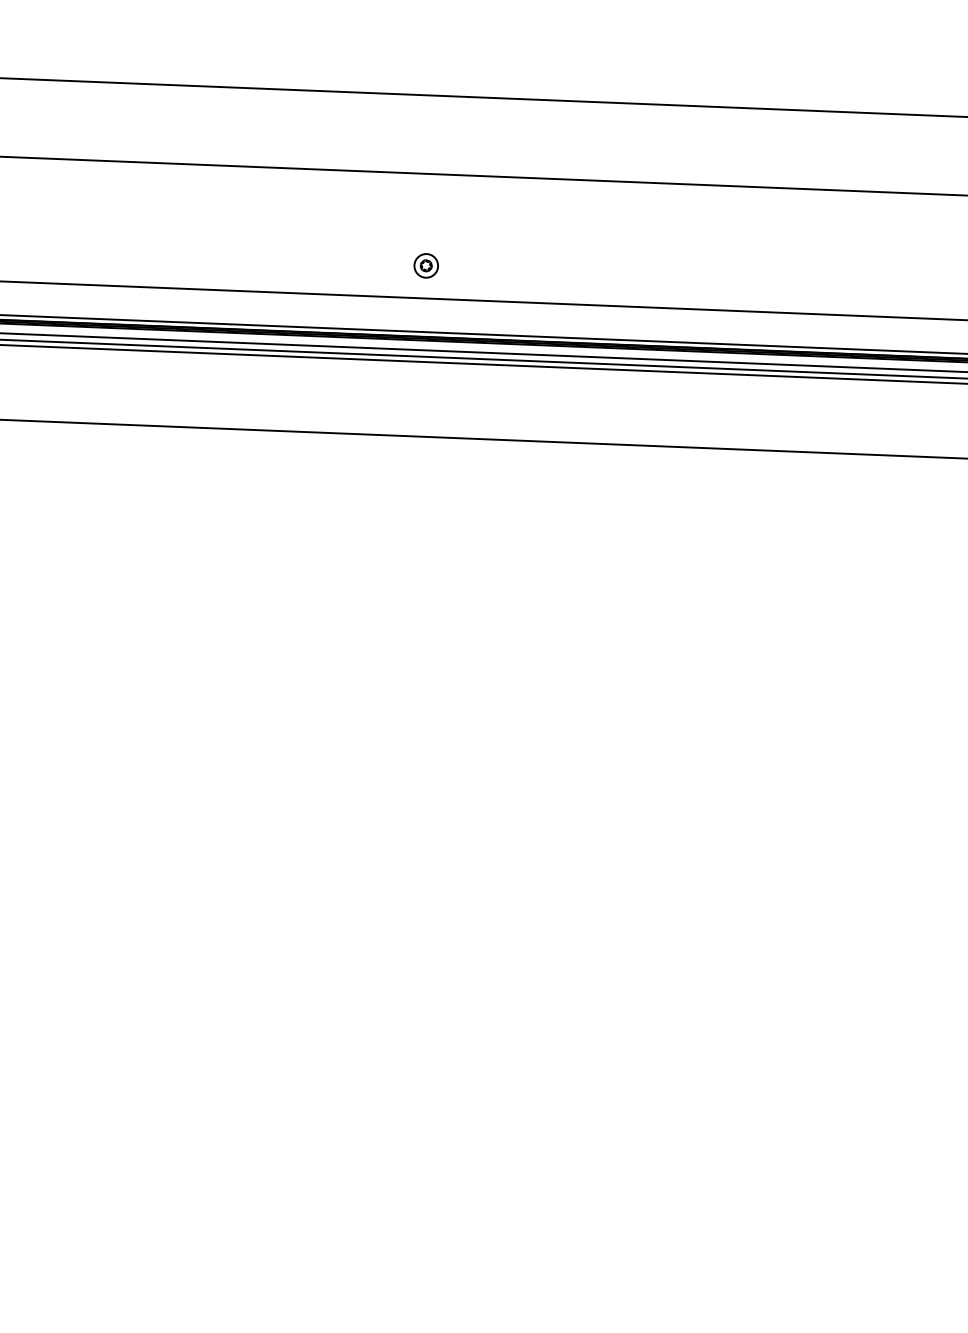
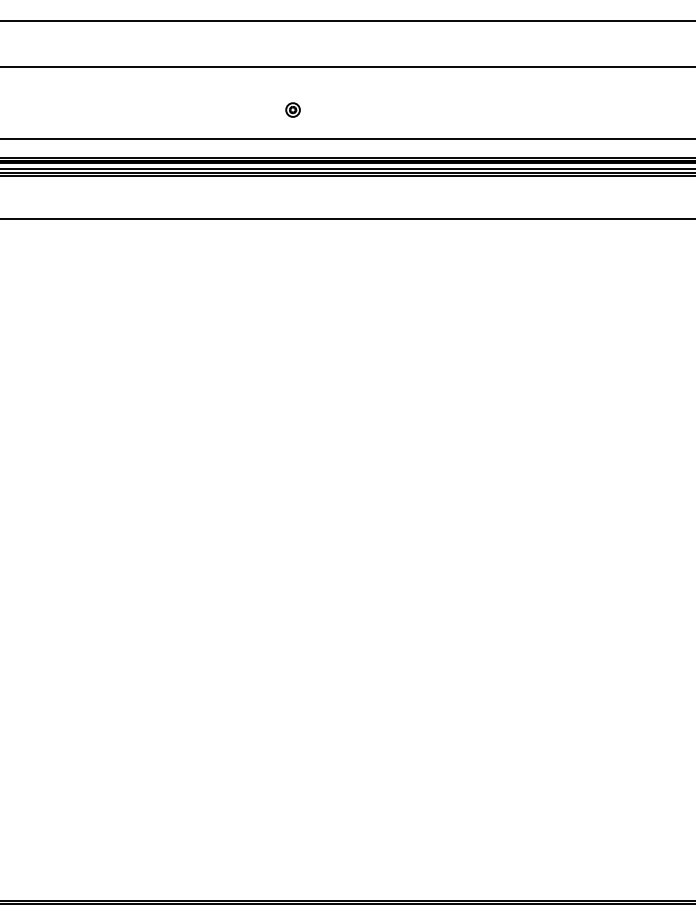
part: (425, 264) -> (292, 109), moved

